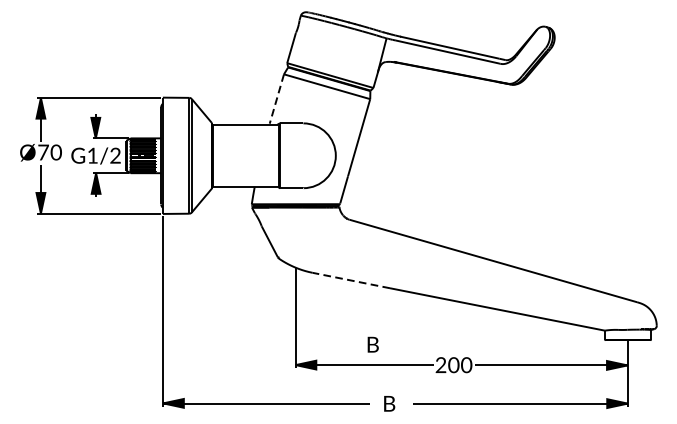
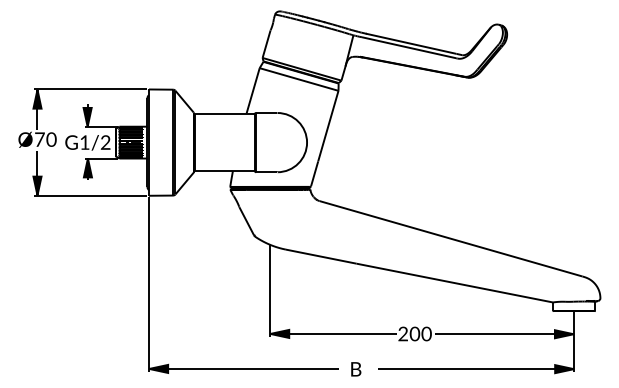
line: (277, 99) -> (253, 91), dashed -> solid
line: (350, 280) -> (320, 256), dashed -> solid
part: (373, 344) -> (341, 315), removed

